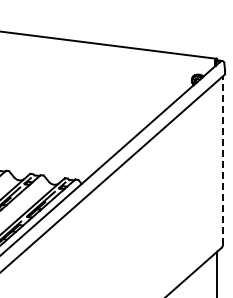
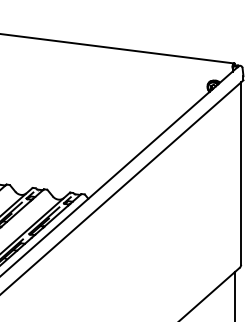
line: (223, 160) -> (241, 173), dashed -> solid

